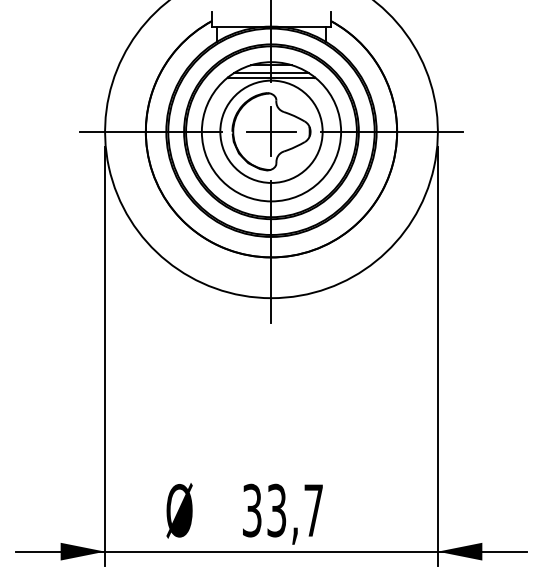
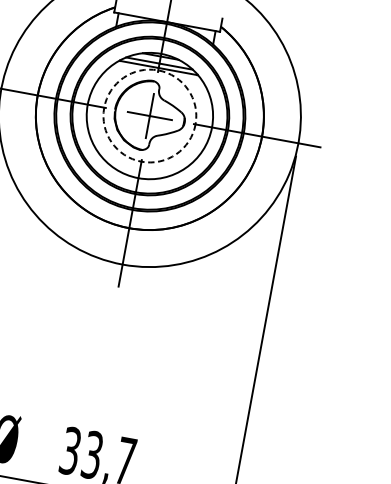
circle: (271, 131) -> (149, 115), solid -> dashed

